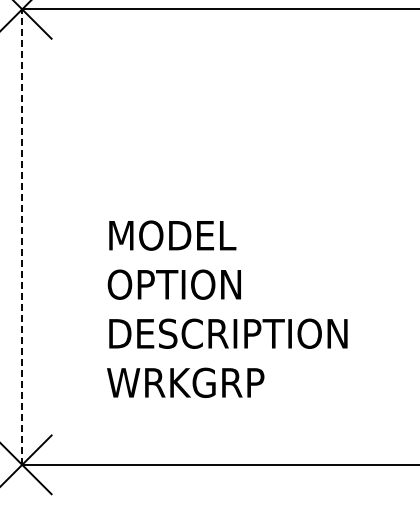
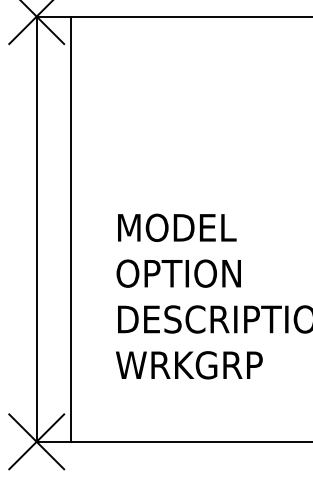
line: (58, 236) -> (70, 228), added
line: (22, 237) -> (36, 229), dashed -> solid

